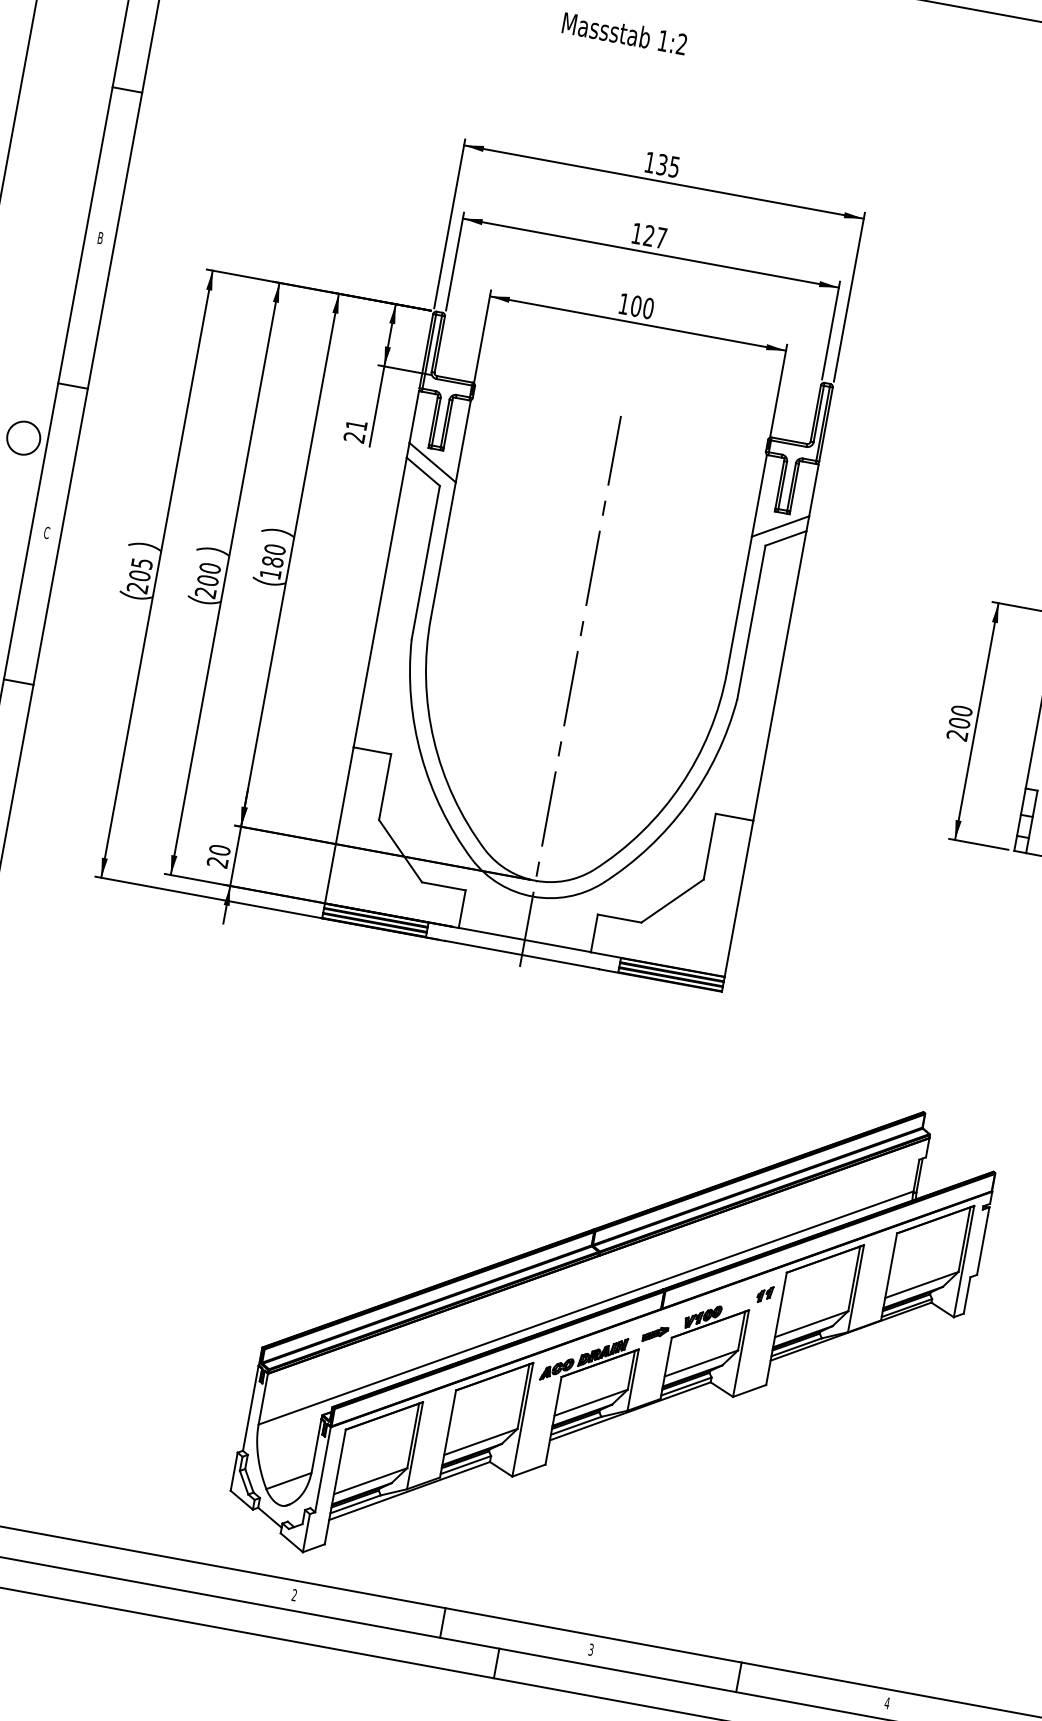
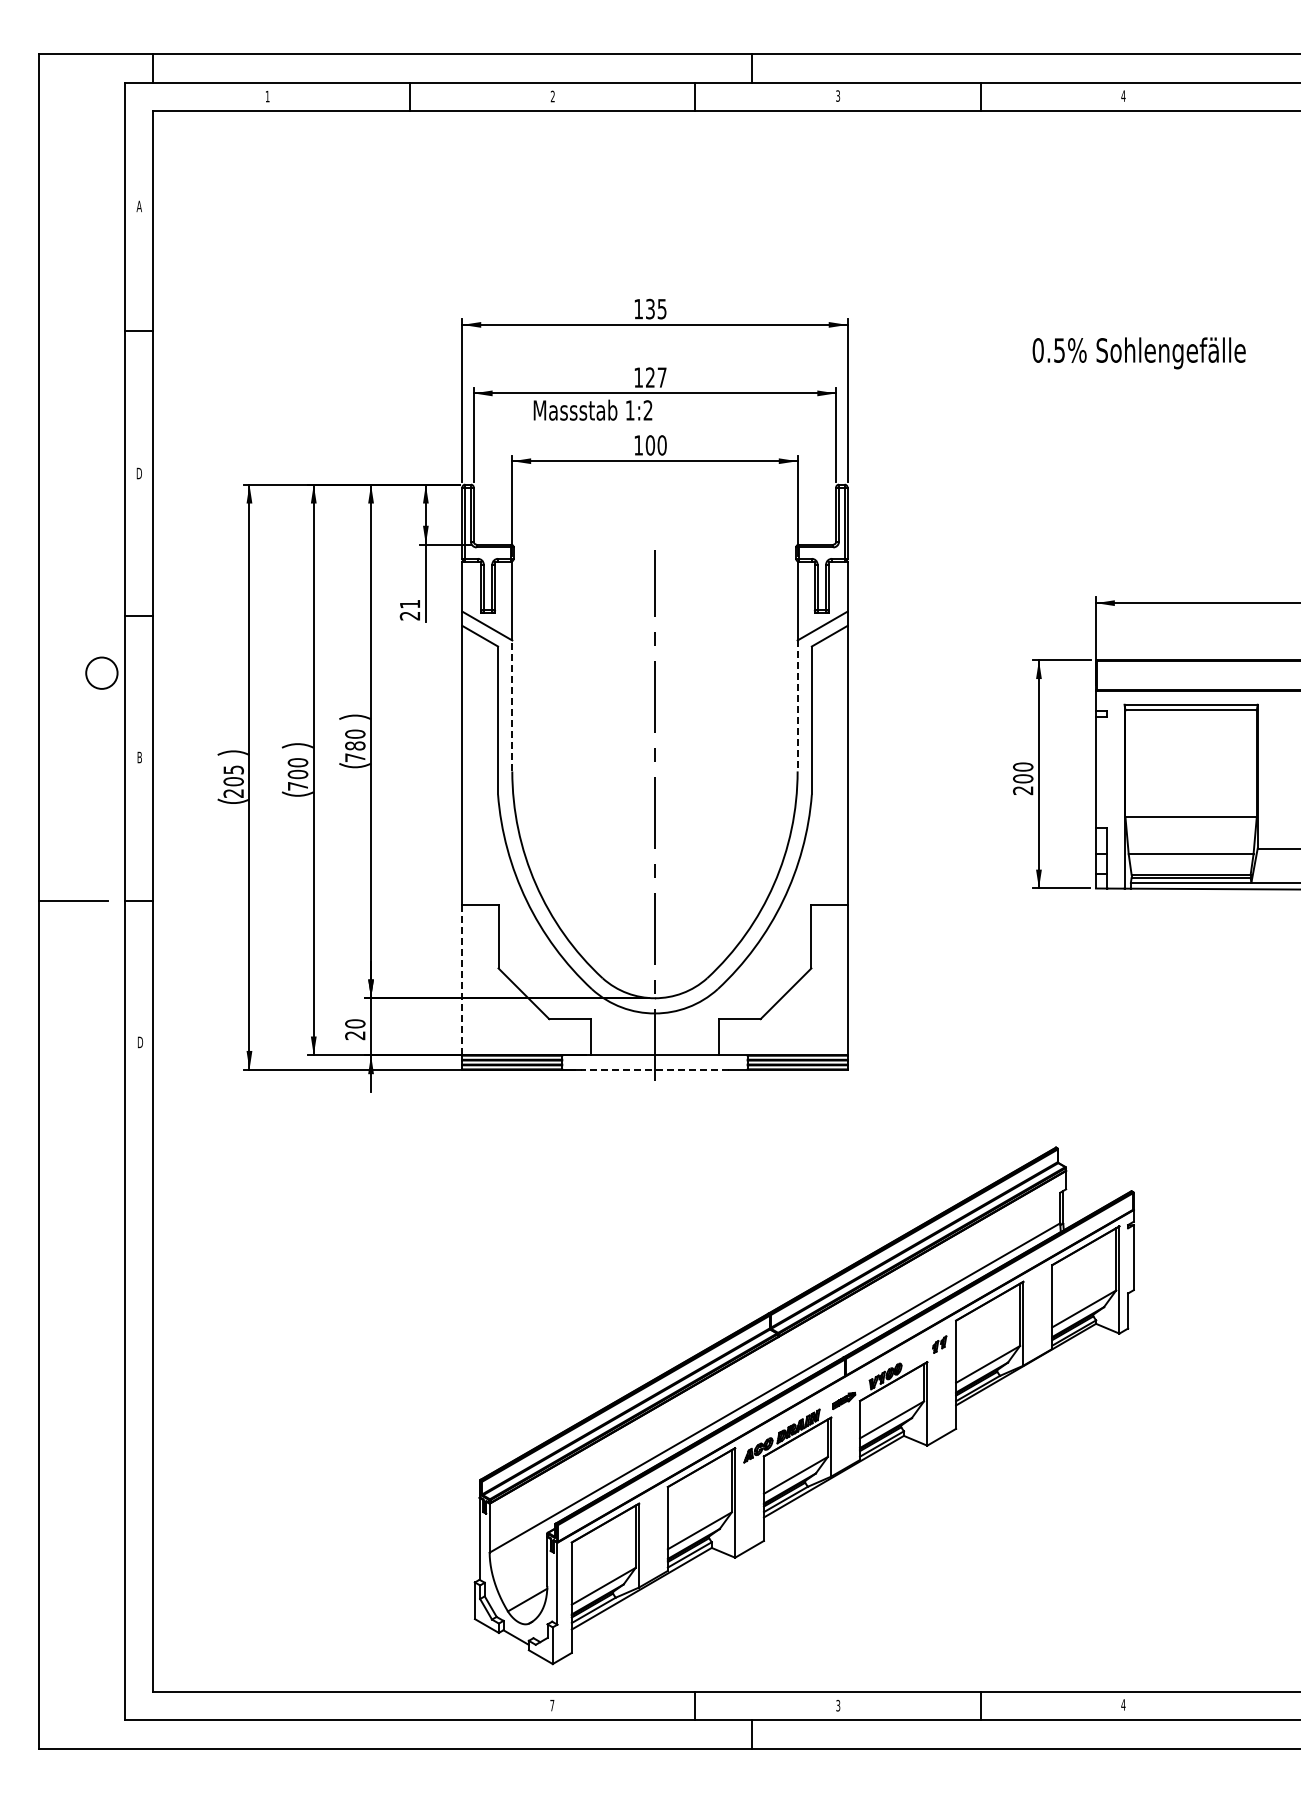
text: (624, 32) -> (592, 409), moved
text: (99, 237) -> (138, 473), B -> D
text: (46, 532) -> (139, 757), C -> B
line: (443, 549) -> (512, 705), solid -> dashed
text: (270, 573) -> (355, 757), 180 -> 780
text: (205, 592) -> (297, 786), 200 -> 700
line: (739, 605) -> (797, 706), solid -> dashed
line: (339, 825) -> (462, 980), solid -> dashed
line: (521, 954) -> (654, 1069), solid -> dashed
text: (294, 1595) -> (552, 1705), 2 -> 7

